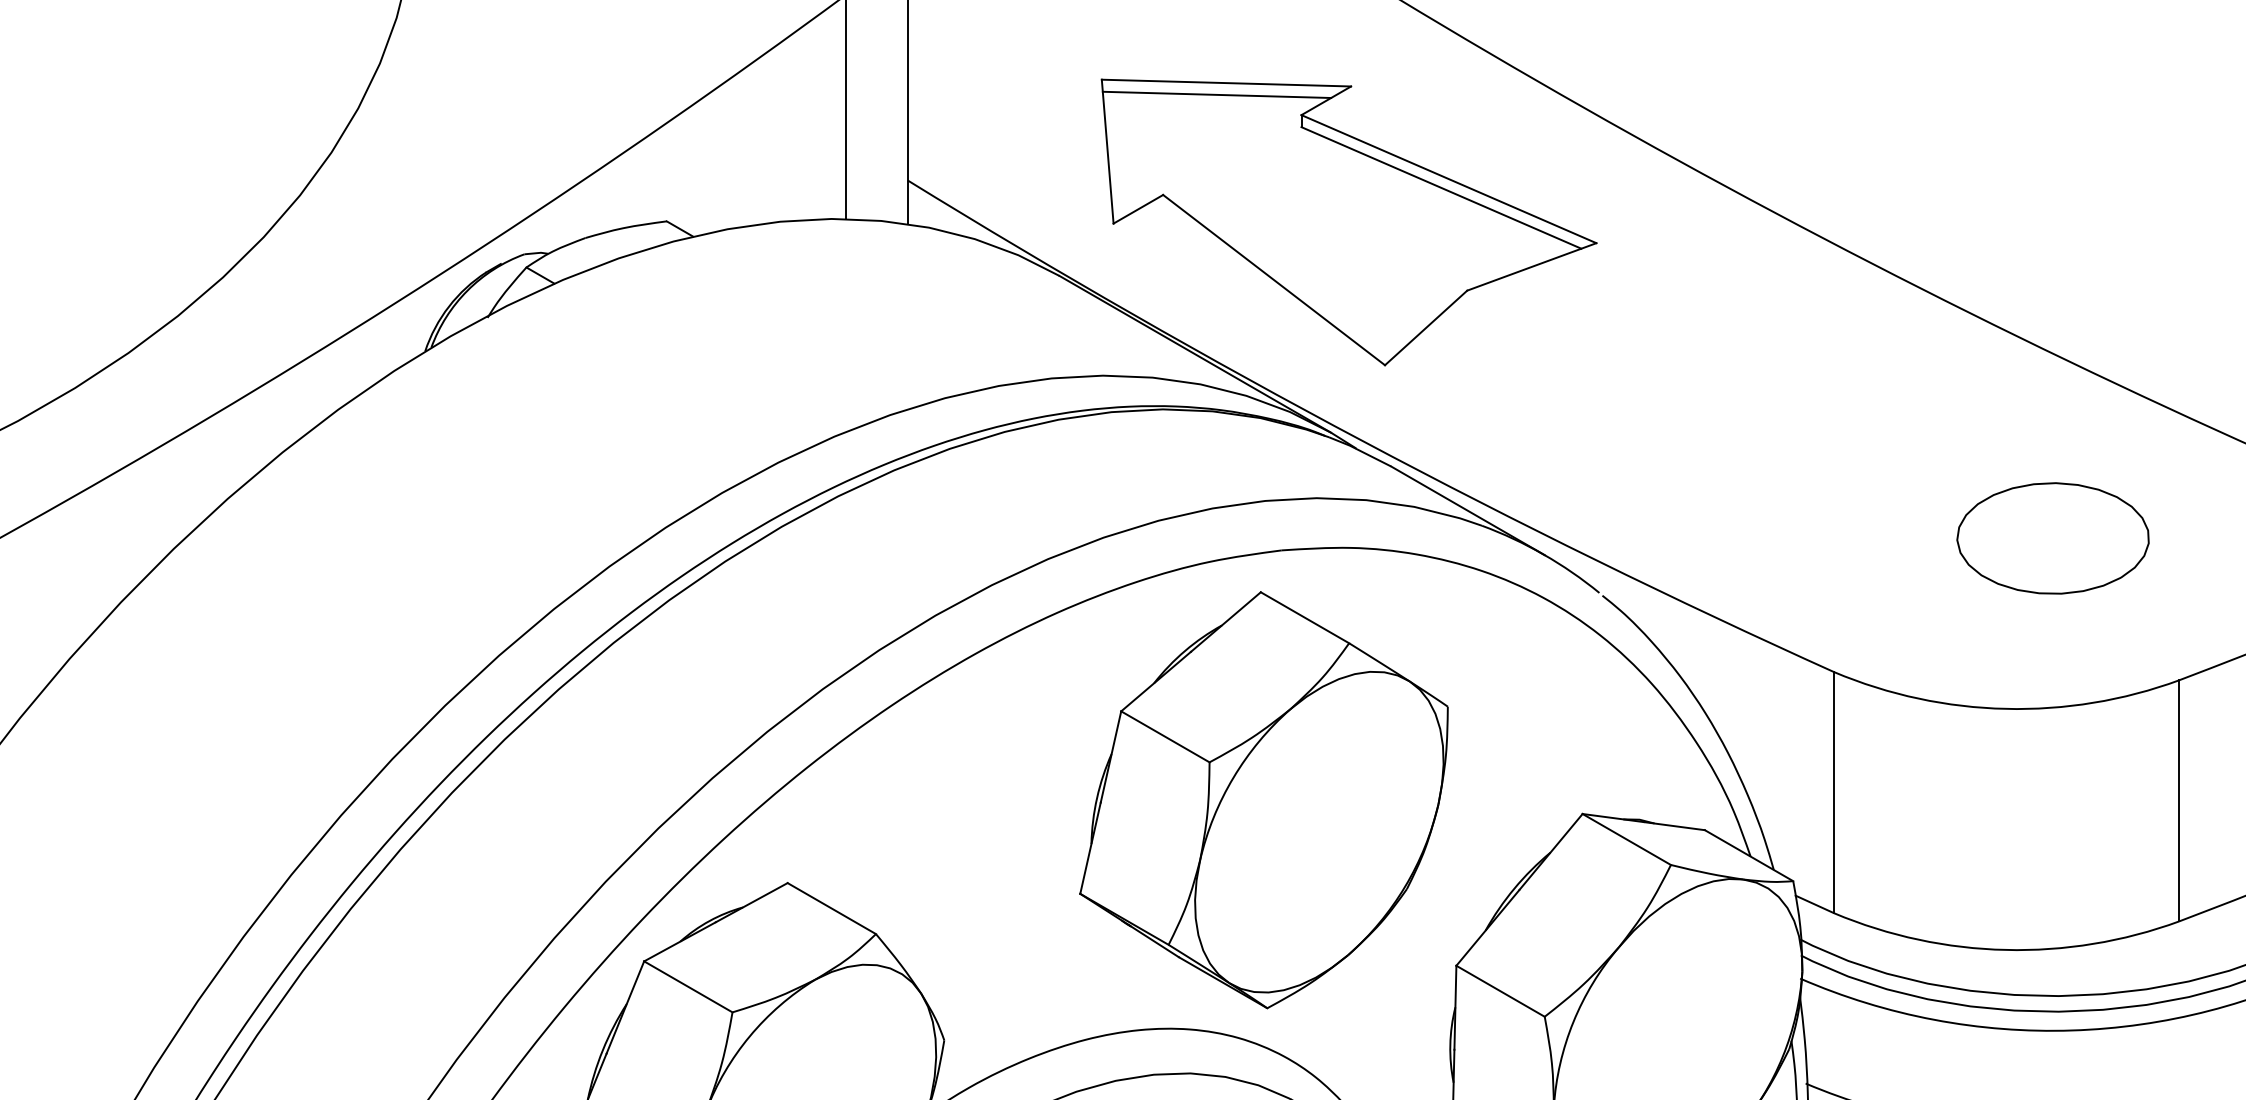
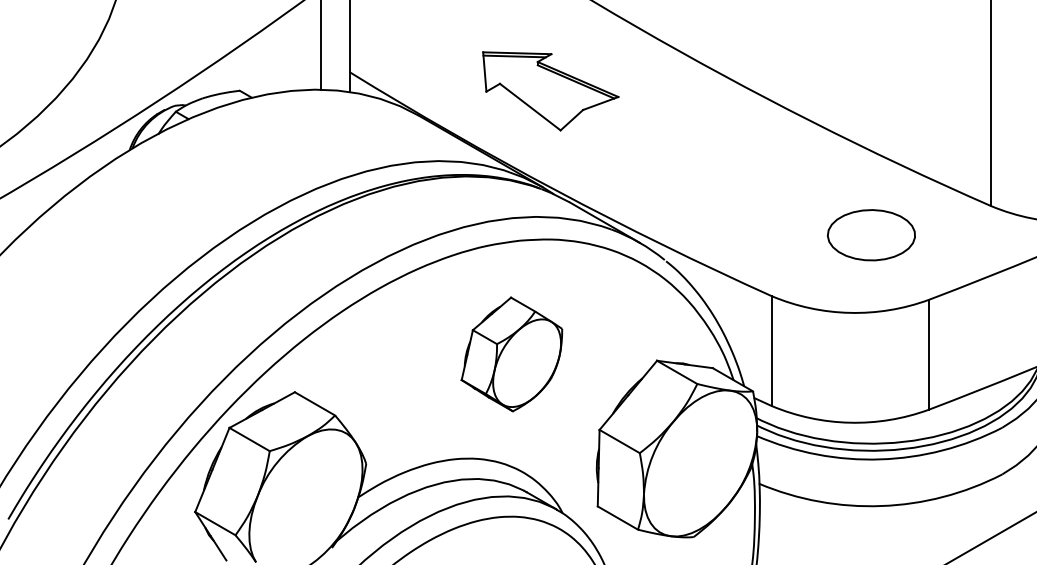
part: (1348, 222) -> (550, 91), size x0.6
part: (1263, 800) -> (511, 354), size x0.6

